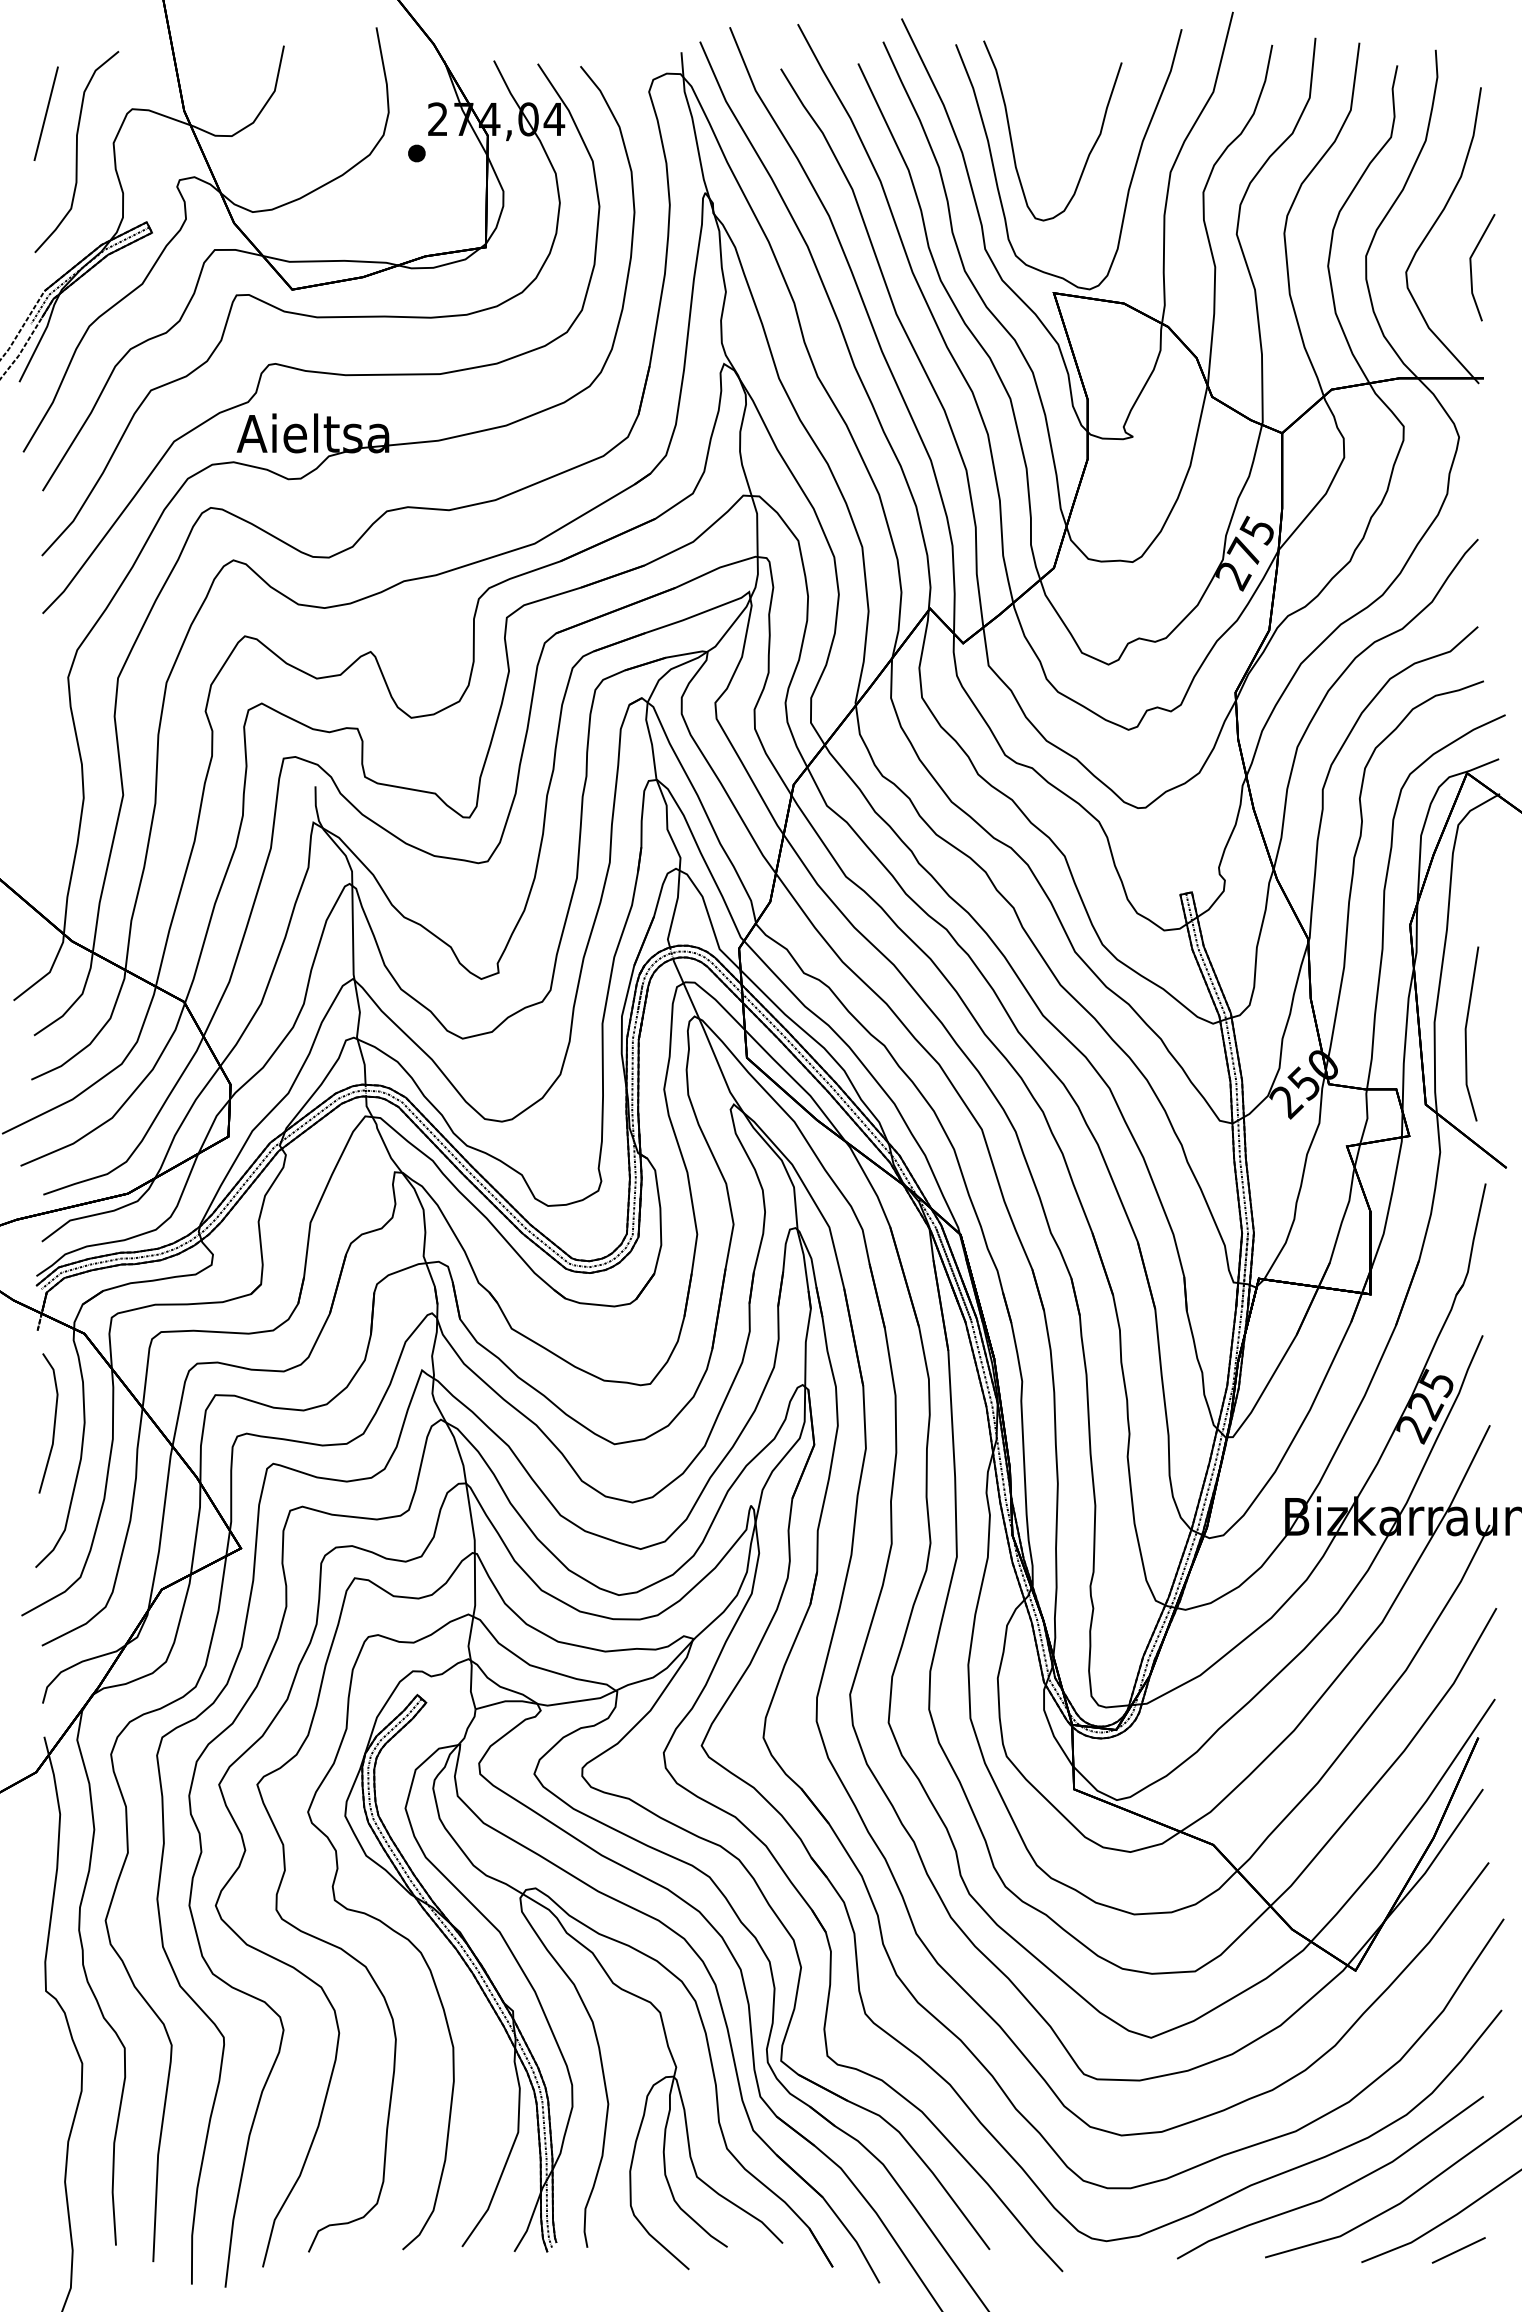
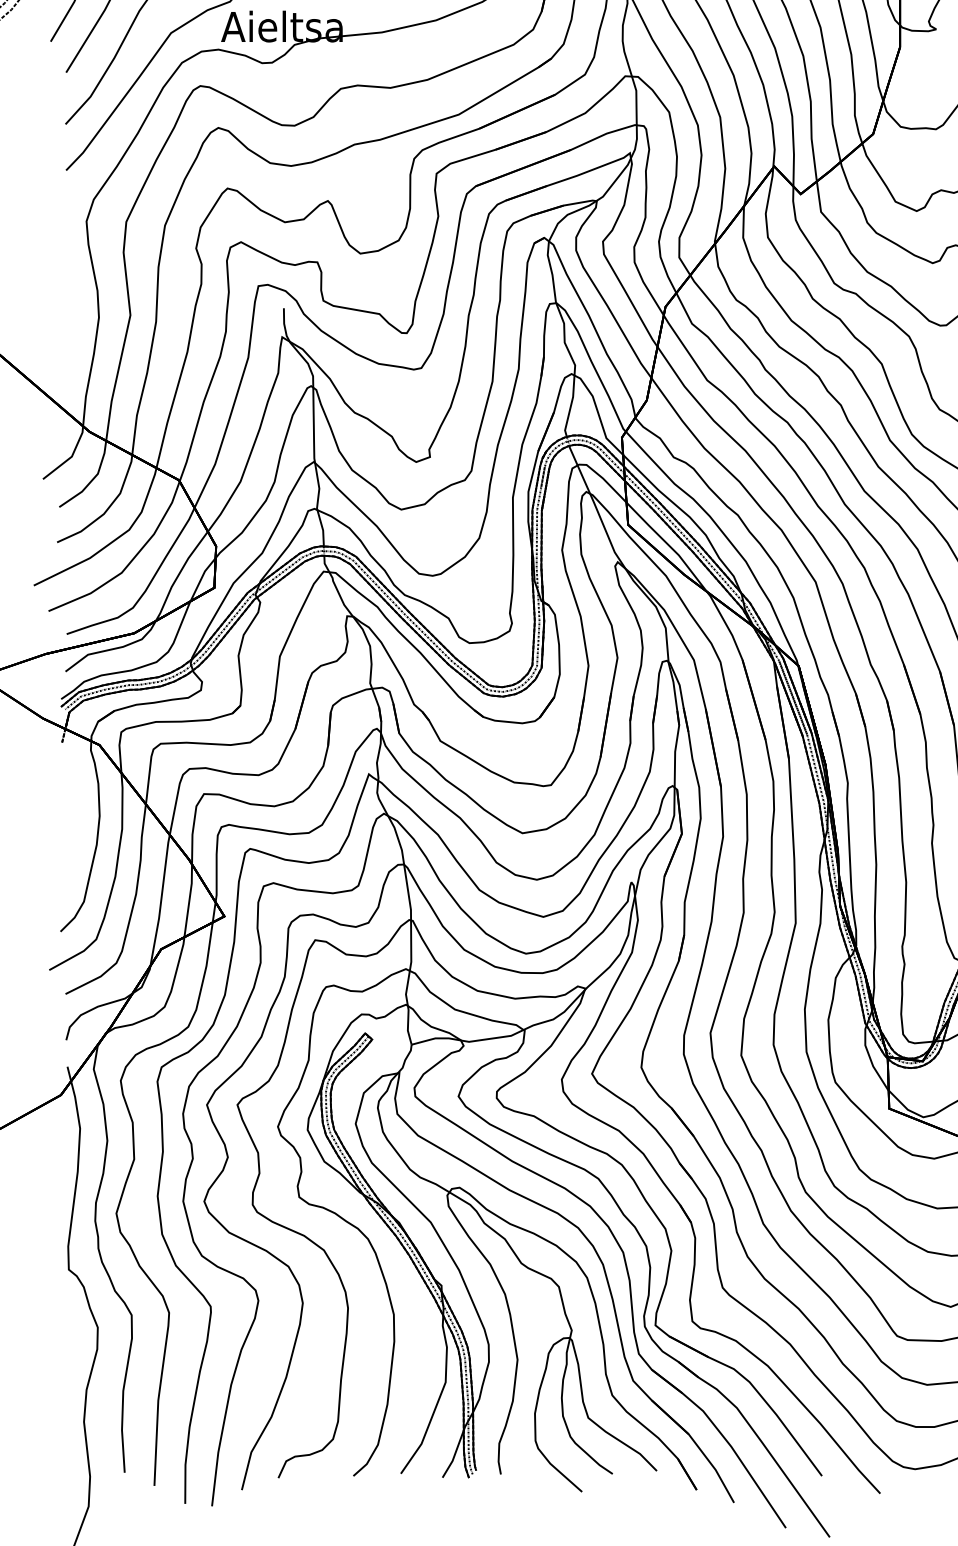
part: (48, 1423) -> (70, 816), removed

